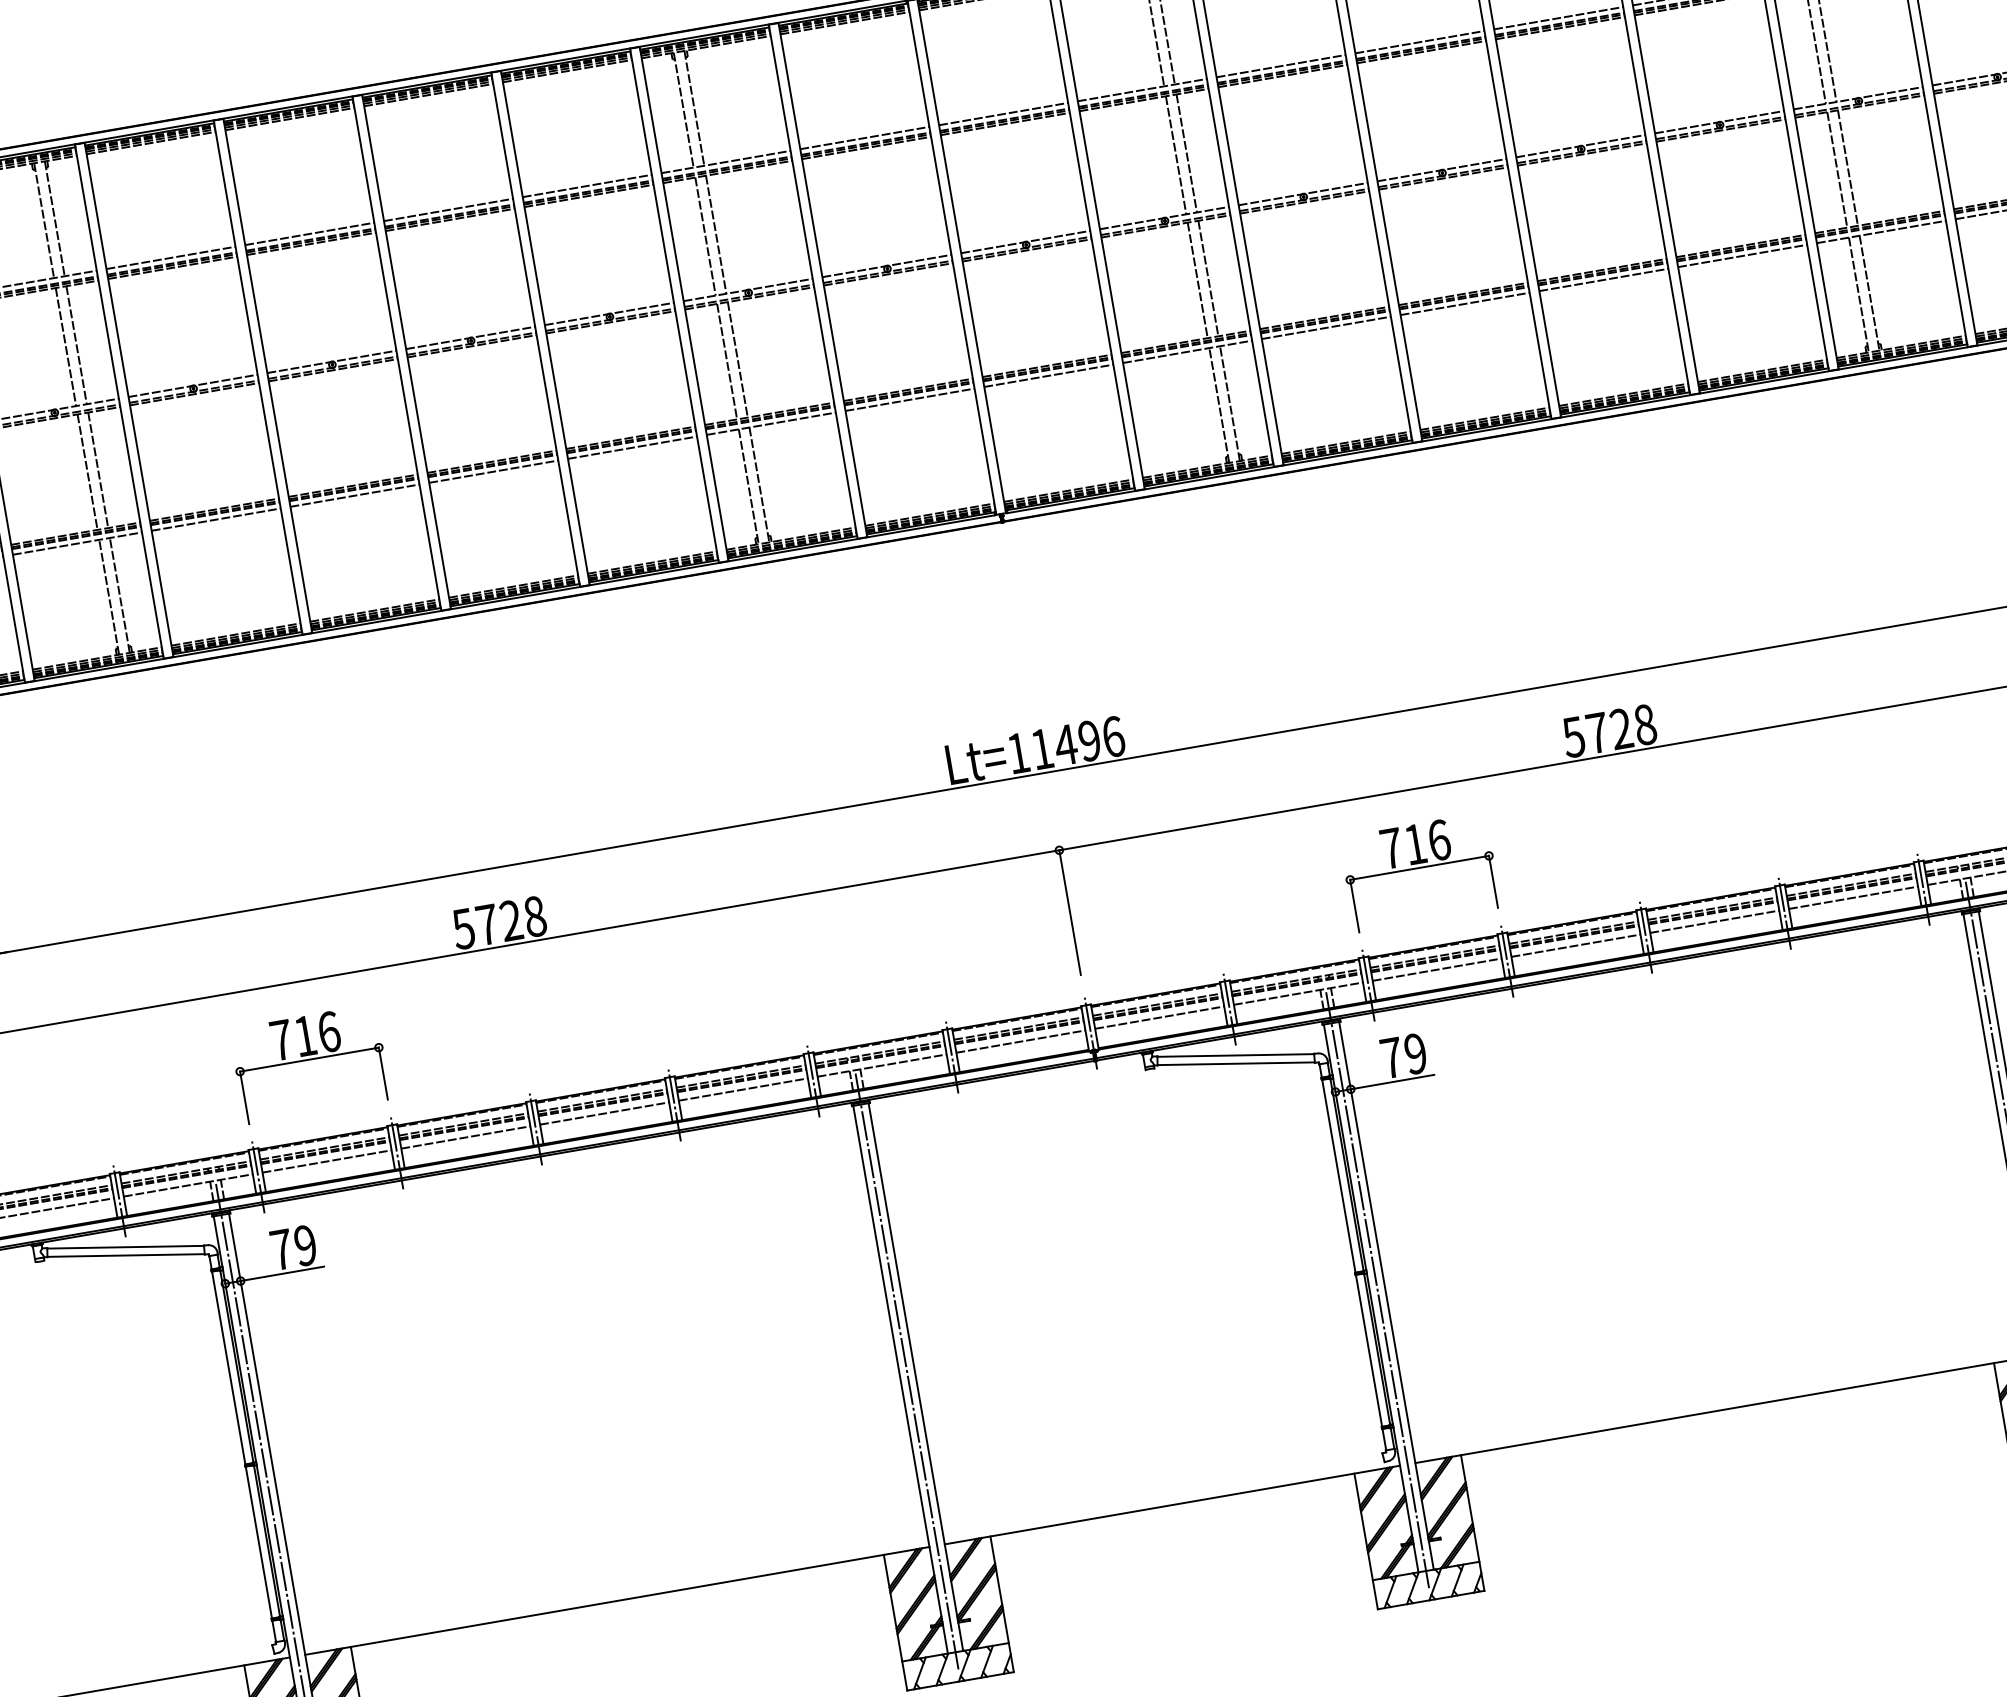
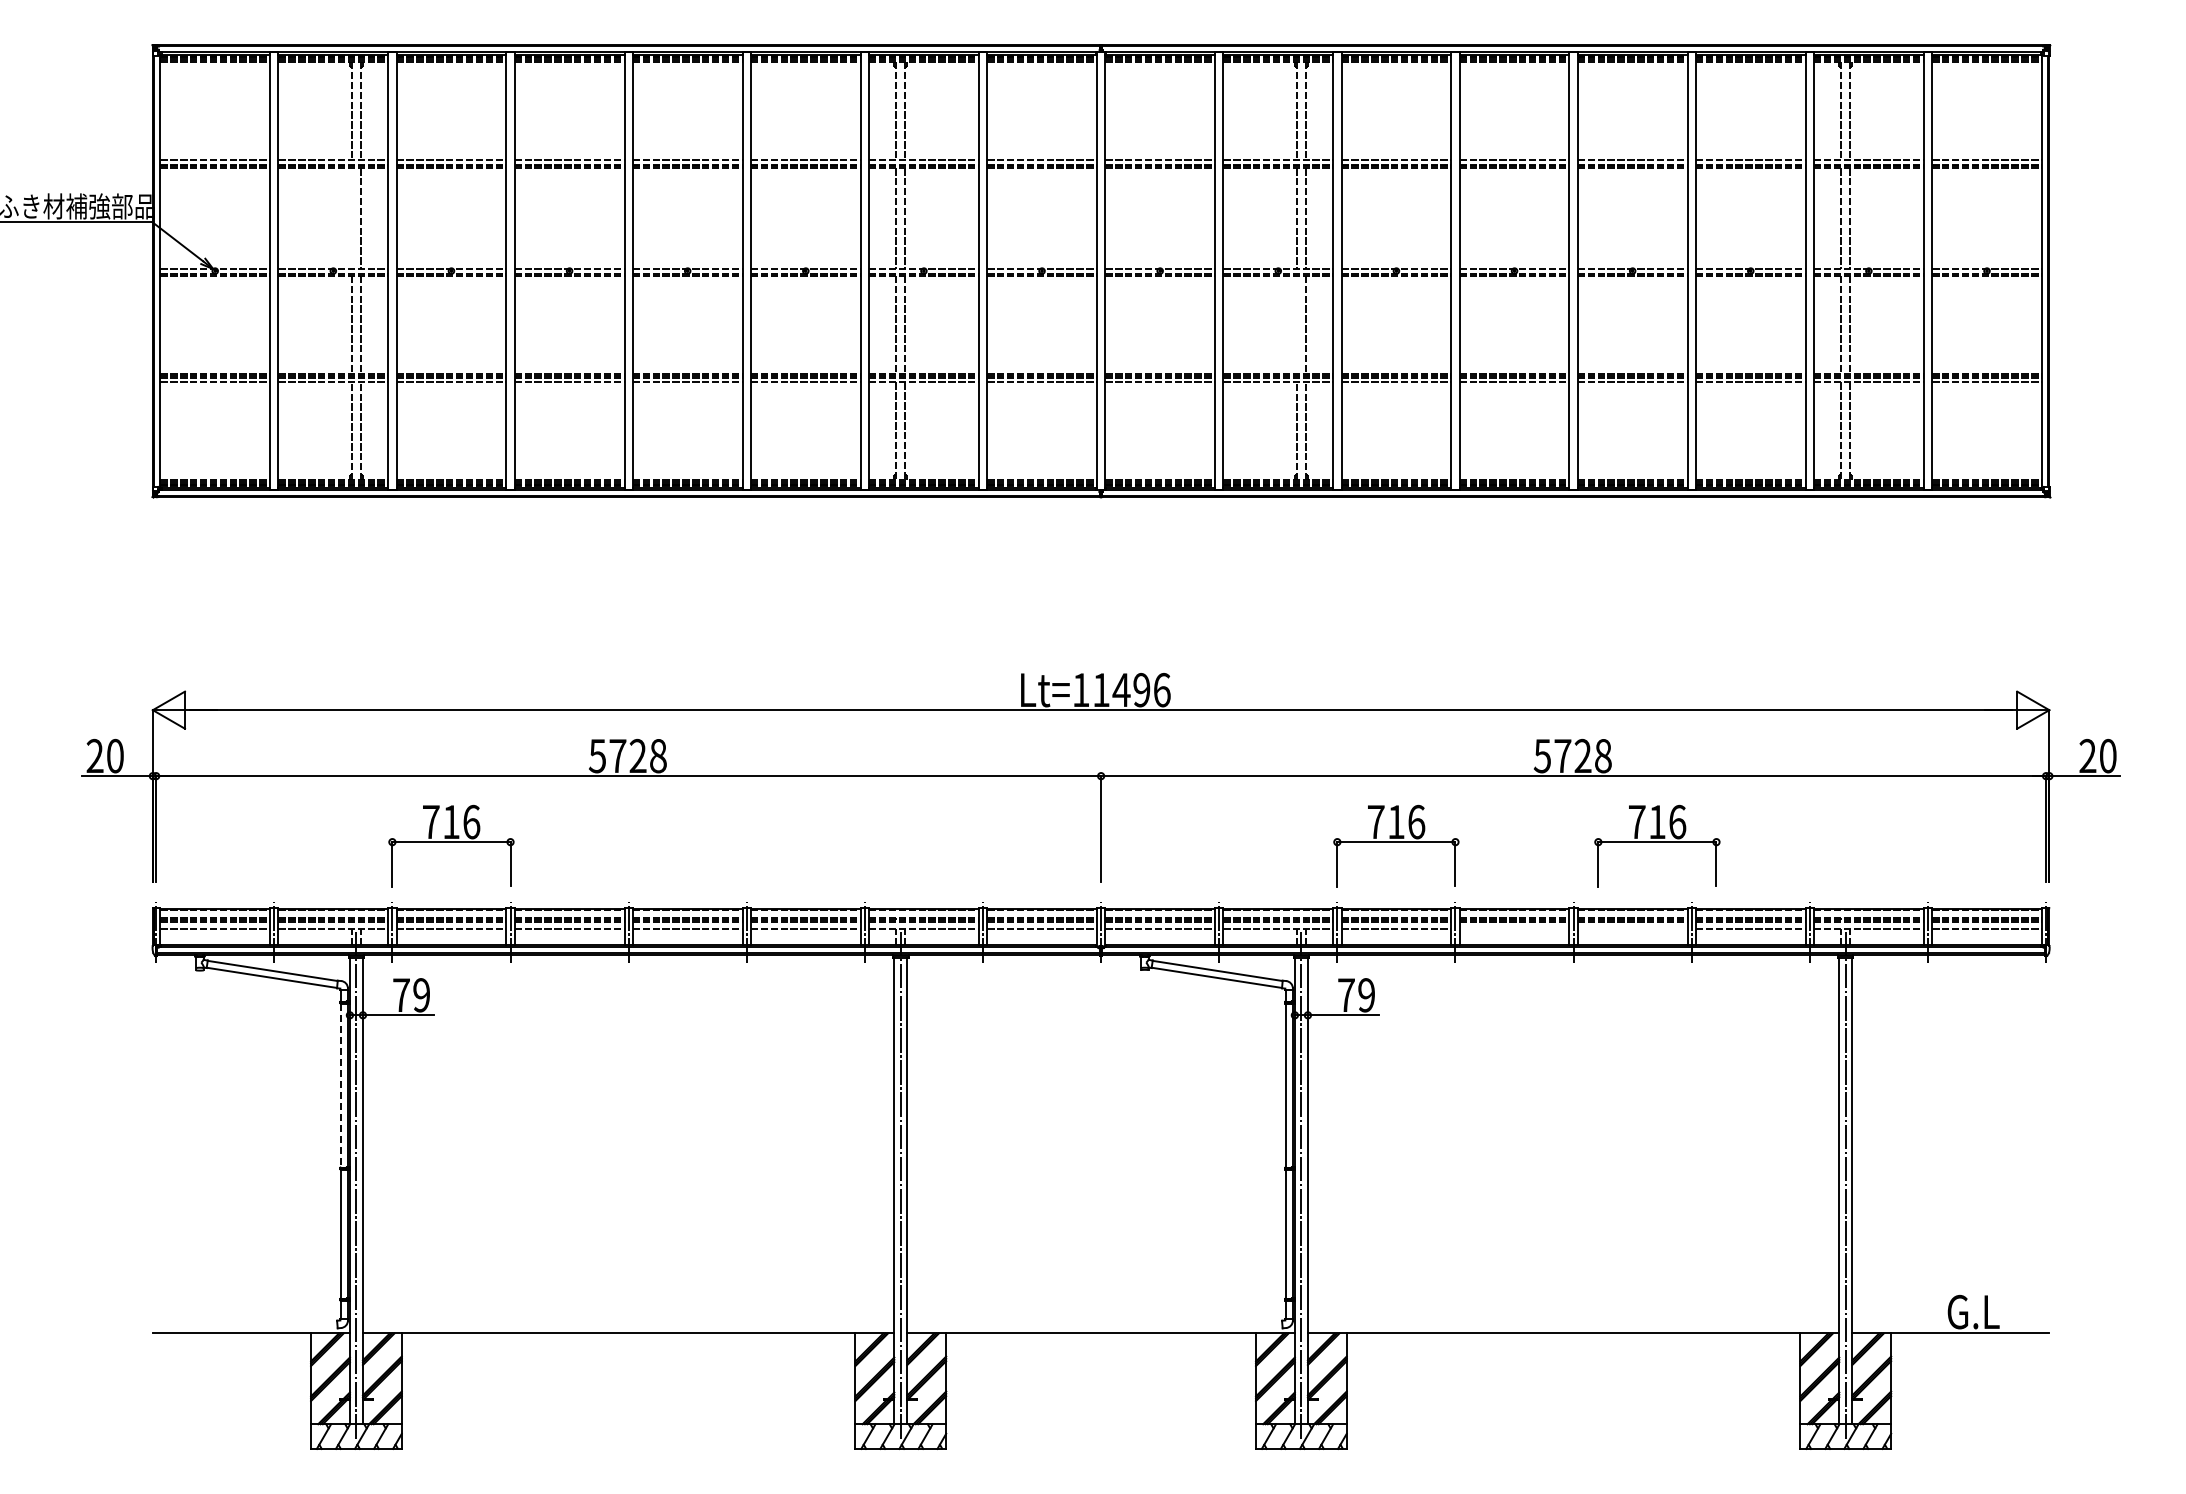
line: (1197, 280) -> (1296, 324), removed
line: (65, 347) -> (351, 218), removed
part: (1727, 818) -> (1657, 845), added
line: (1714, 921) -> (1632, 928), removed
line: (1575, 945) -> (1514, 928), removed
line: (228, 1369) -> (340, 1086), solid -> dashed

